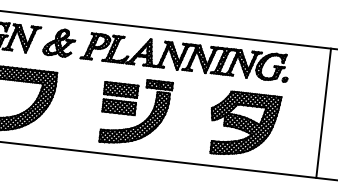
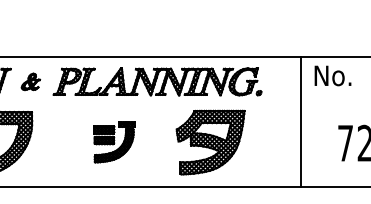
part: (59, 42) -> (30, 81), size x0.6
part: (135, 112) -> (114, 142), size x0.6
part: (244, 124) -> (210, 142), moved

